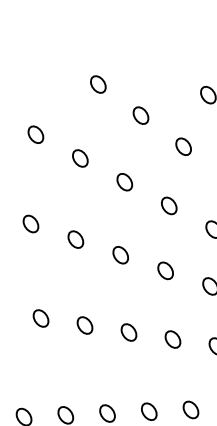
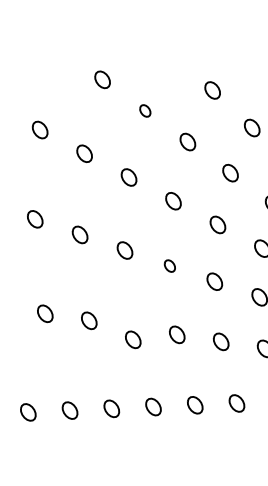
part: (141, 115) -> (145, 110), size x0.7
part: (165, 270) -> (169, 265), size x0.7
part: (129, 332) -> (133, 339), moved

